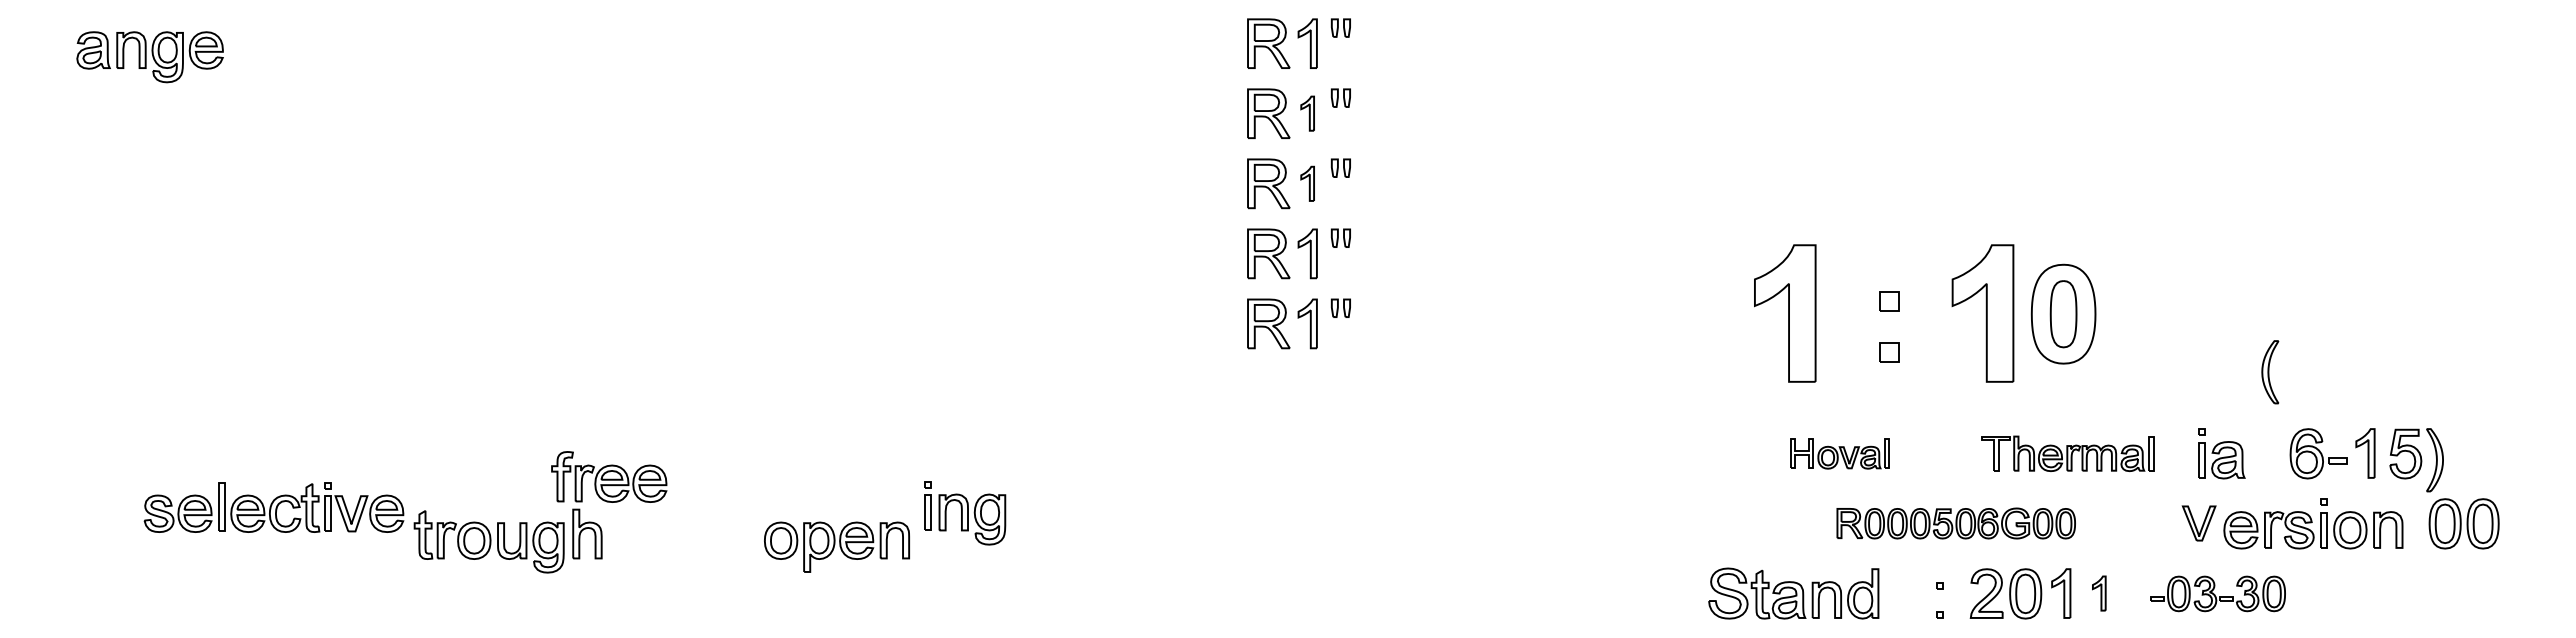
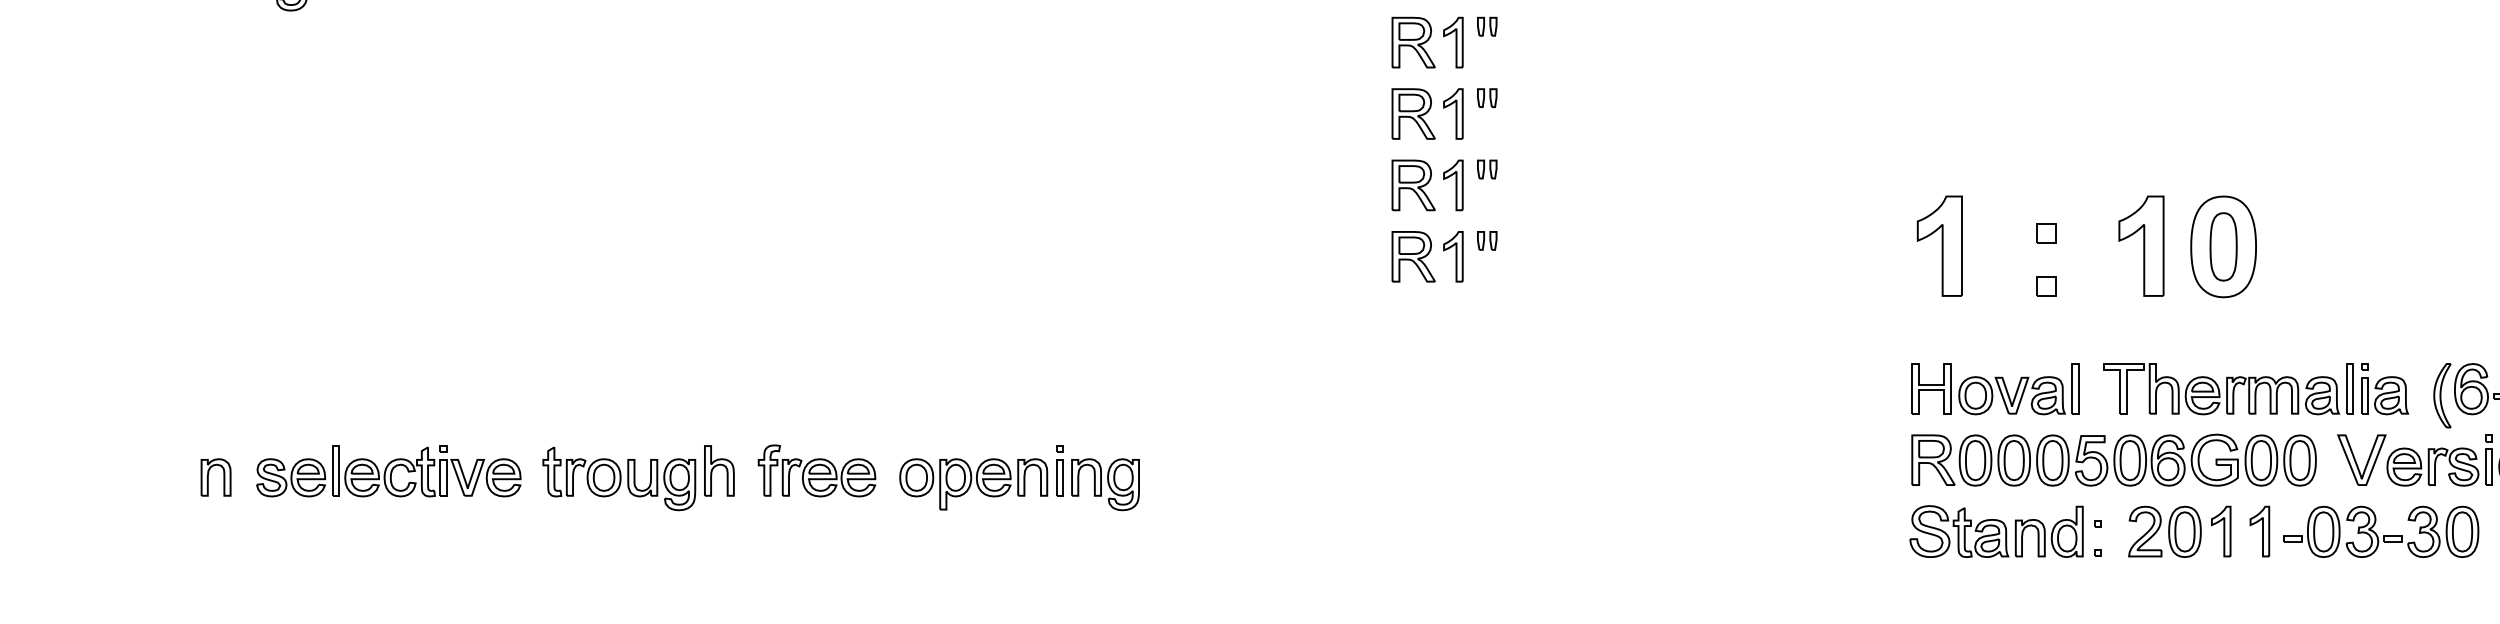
part: (1307, 113) -> (1453, 42), size x1.43
part: (1307, 183) -> (1453, 113), size x1.43
part: (1784, 313) -> (1939, 246), size x0.71
part: (1982, 313) -> (2140, 246), size x0.71
part: (2270, 372) -> (2442, 395), moved
part: (1839, 453) -> (1995, 388), size x1.67
part: (2067, 453) -> (2227, 388), size x1.43
part: (609, 476) -> (817, 470), moved
part: (273, 507) -> (388, 471), moved
part: (965, 513) -> (1098, 478), moved
part: (1956, 523) -> (2114, 460), size x1.67
part: (2198, 523) -> (2361, 460), size x1.43
part: (86, 540) -> (208, 477), added
part: (1793, 593) -> (1996, 531), moved
part: (2099, 593) -> (2260, 531), size x1.43
part: (2218, 593) -> (2381, 531), size x1.43

